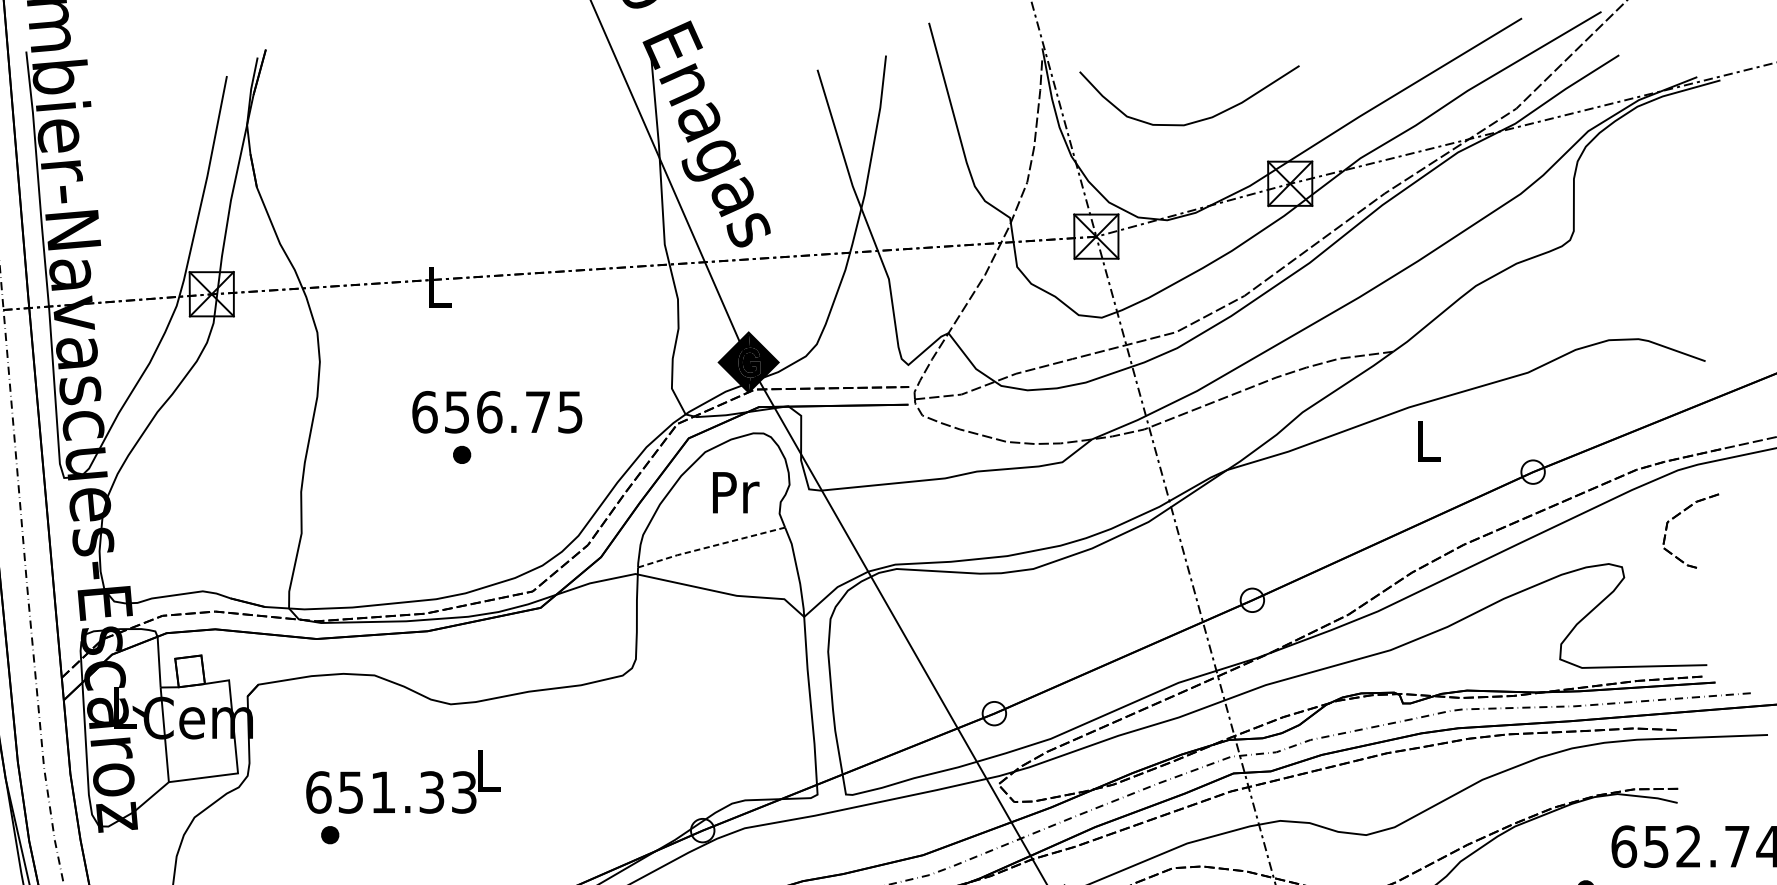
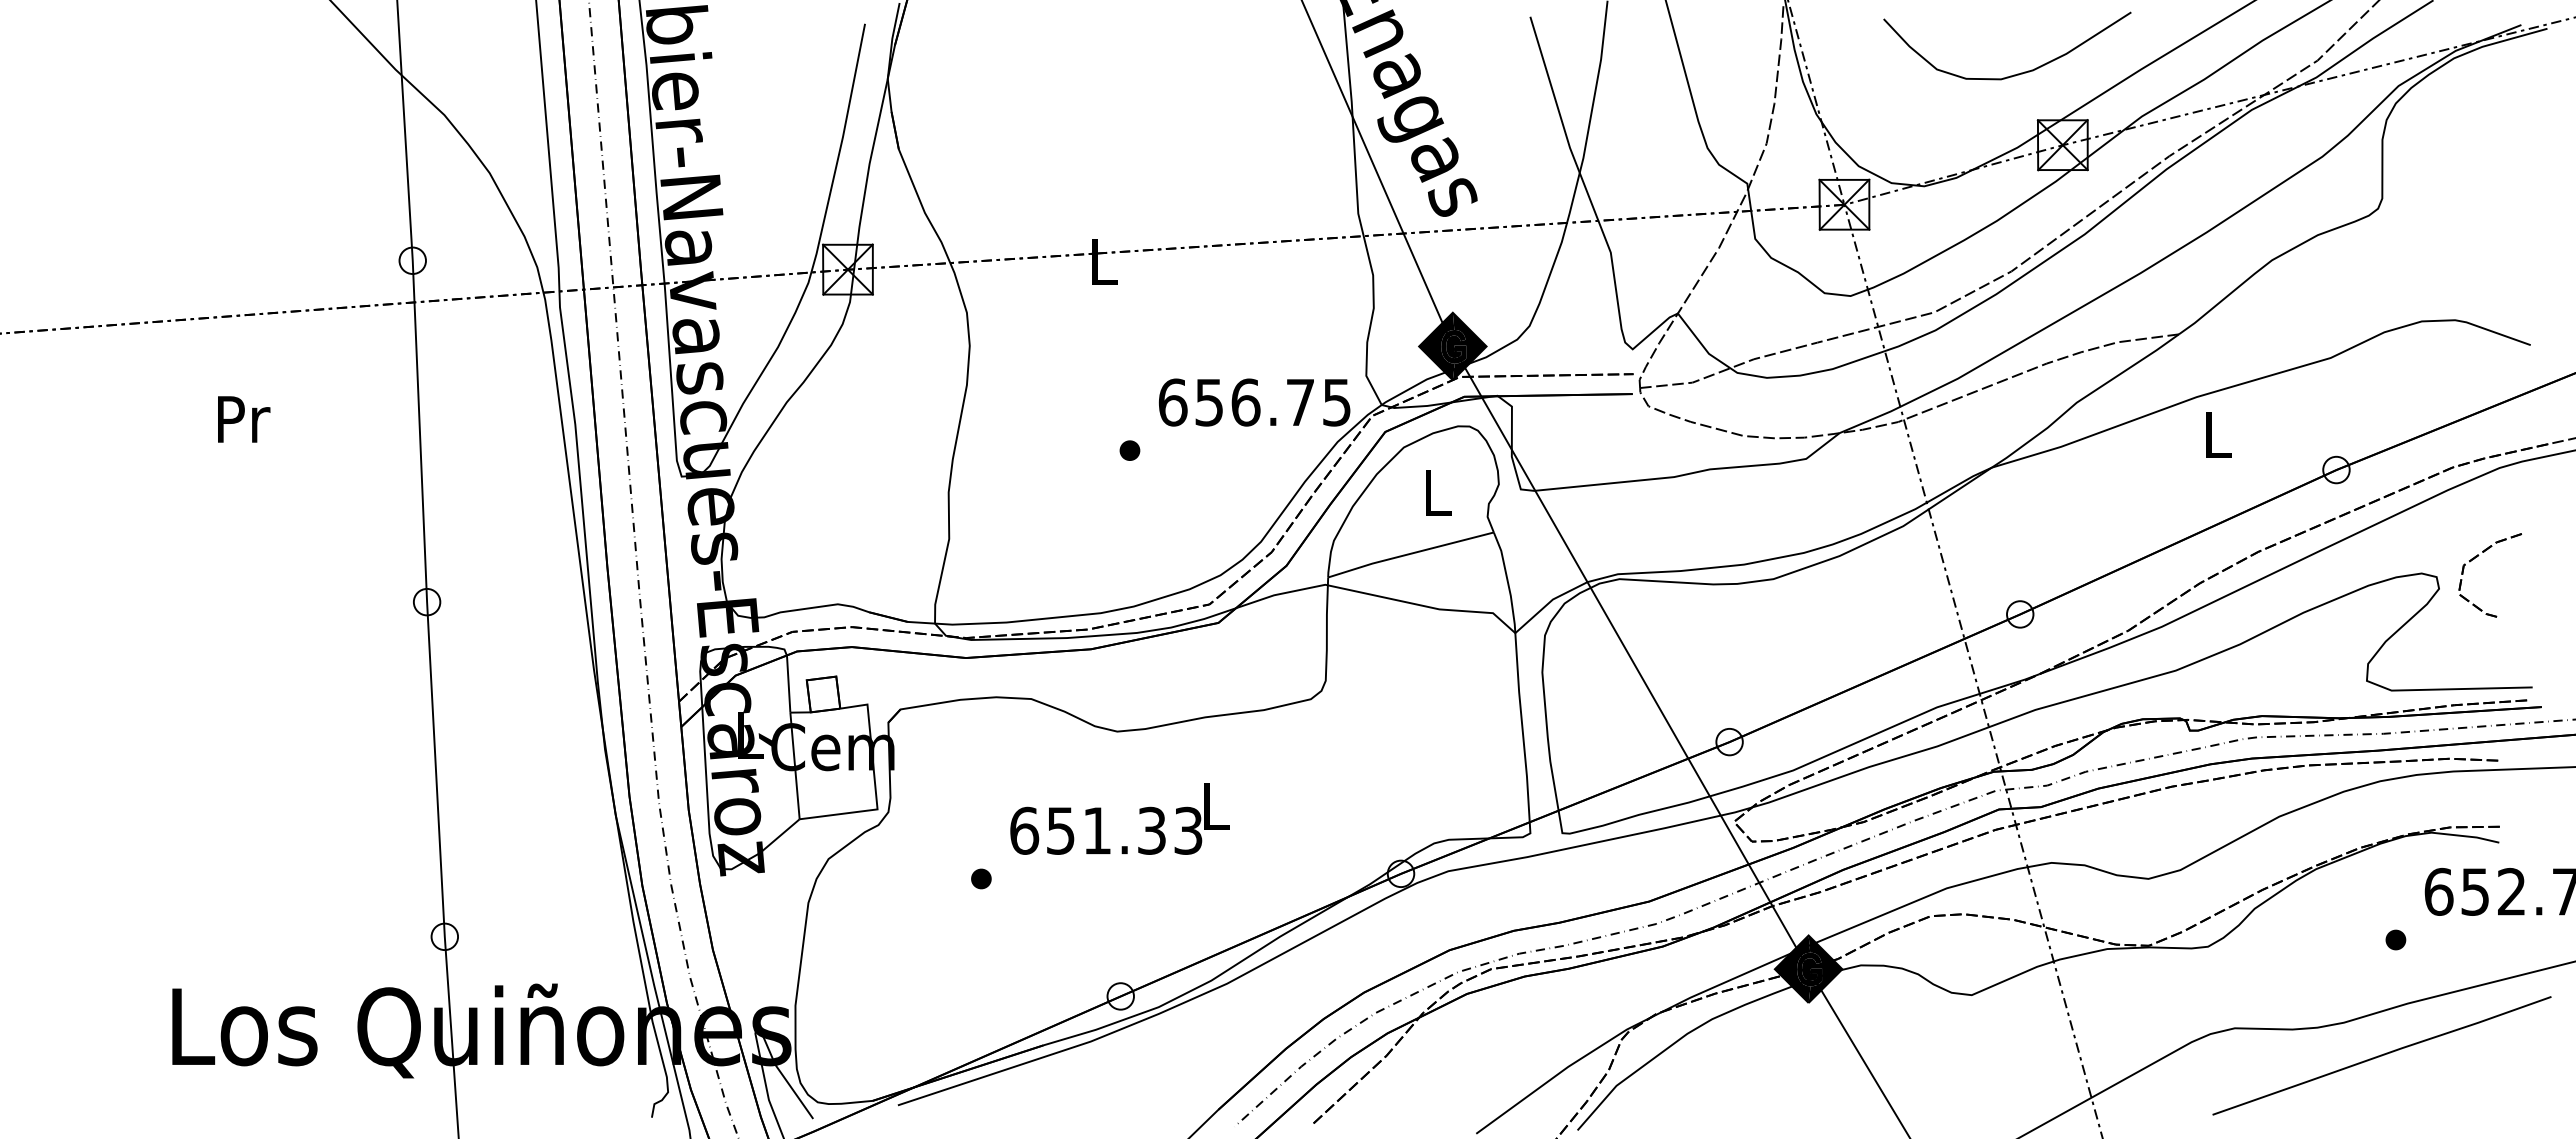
curve: (1194, 121) -> (2013, 74), moved
text: (497, 412) -> (1254, 402), moved
text: (735, 492) -> (1438, 493), Pr -> L
part: (1679, 515) -> (2477, 557), moved
line: (711, 546) -> (1410, 553), dashed -> solid
text: (403, 781) -> (1119, 818), moved

